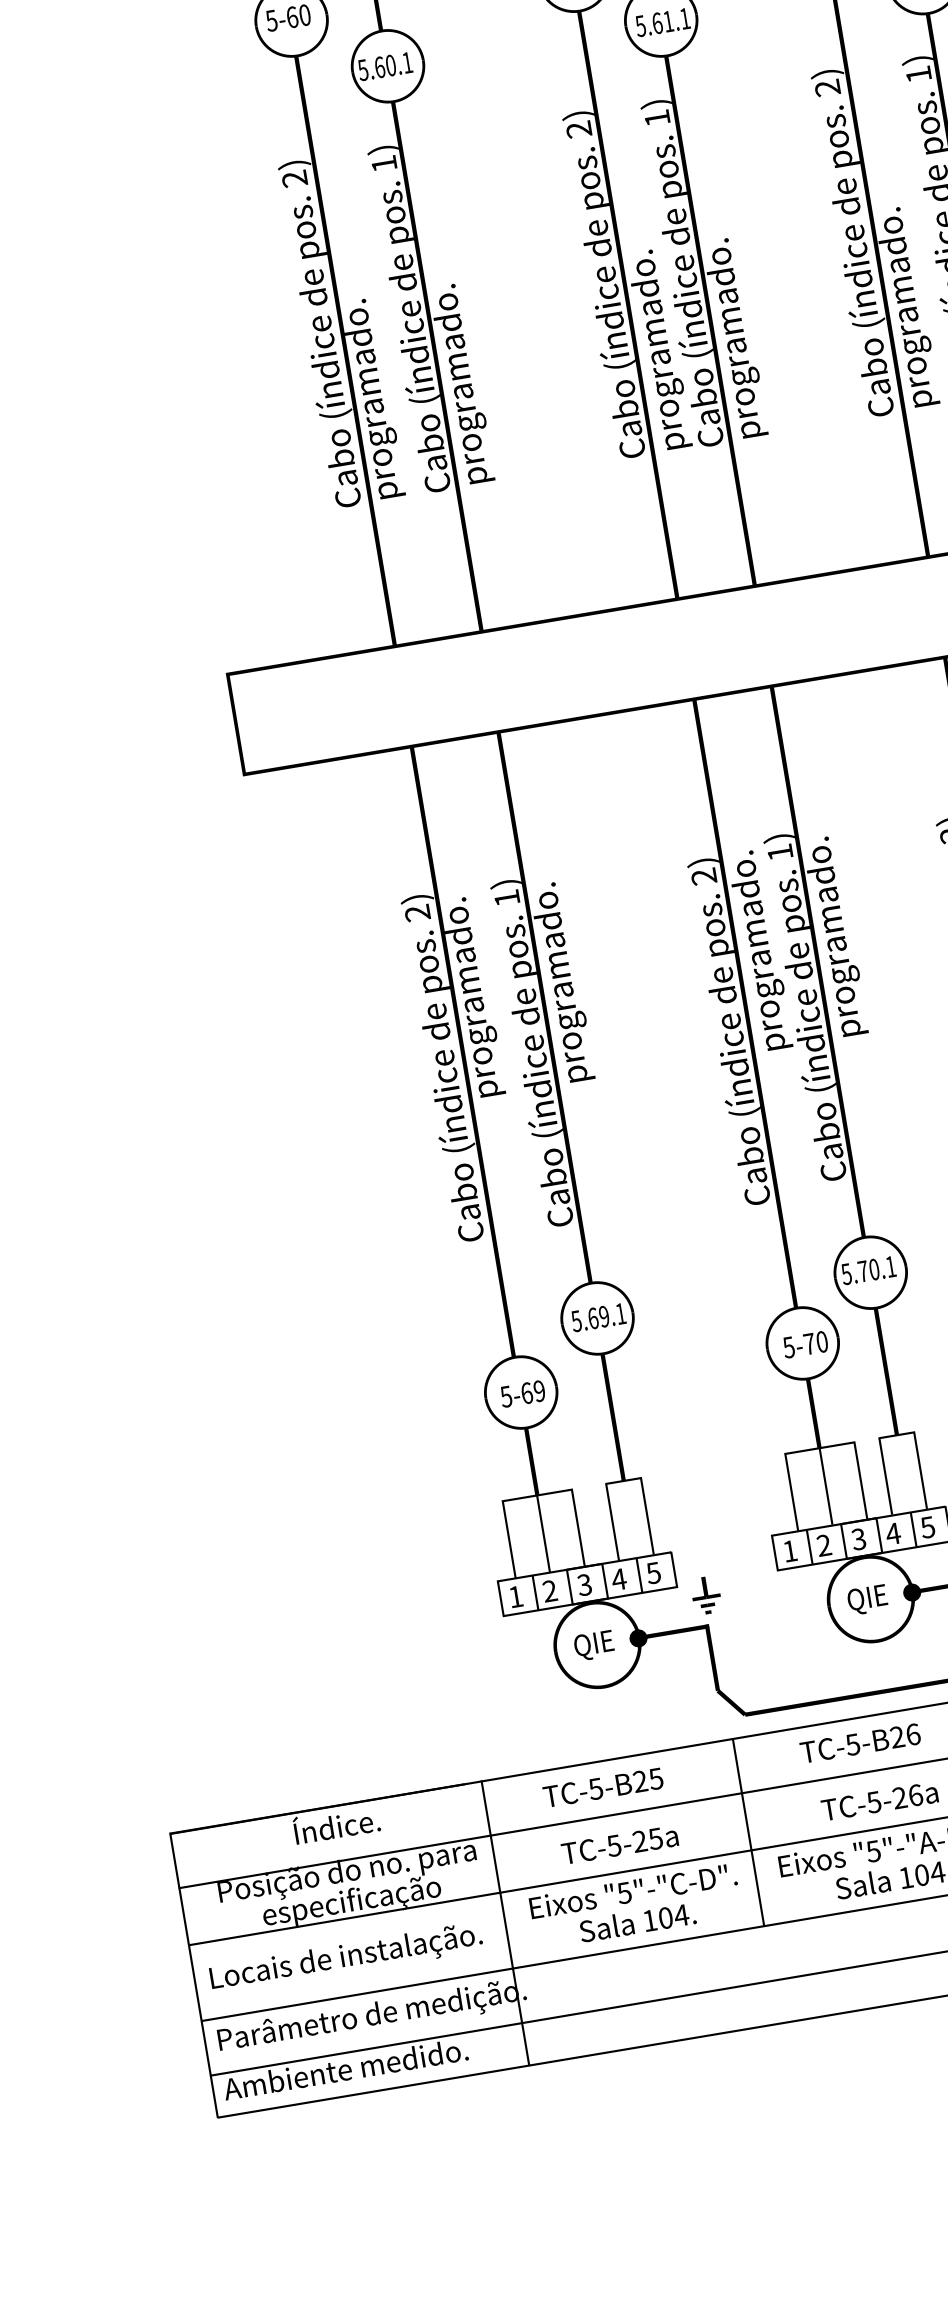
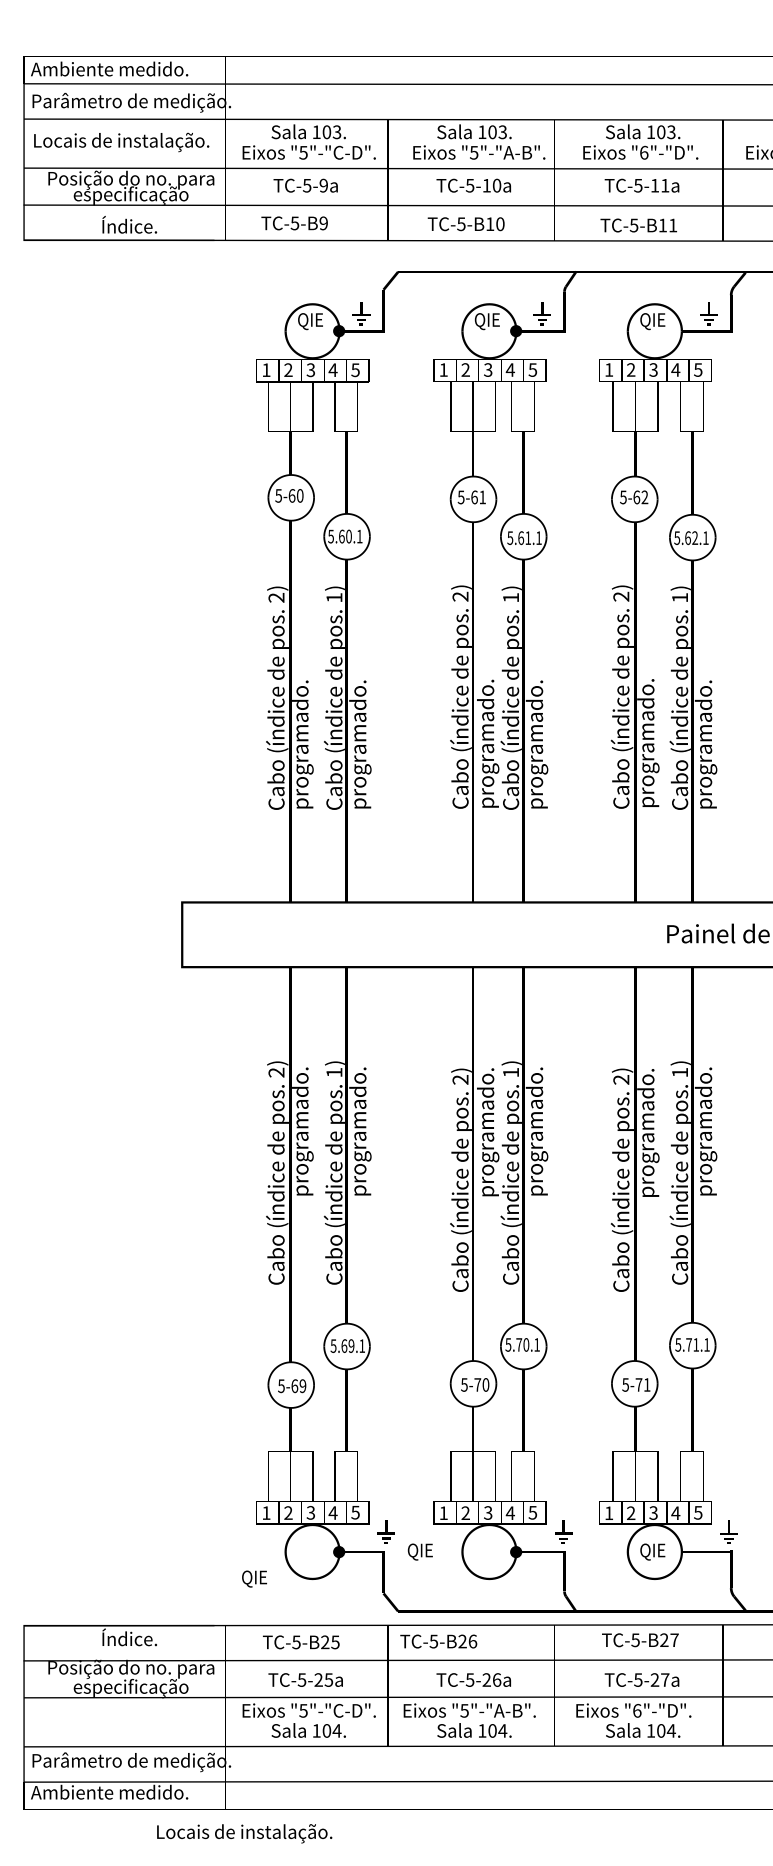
text: (866, 1599) -> (419, 1551), moved
text: (594, 1644) -> (254, 1578), moved
text: (860, 1743) -> (438, 1641), moved
text: (346, 1958) -> (244, 1833), moved

